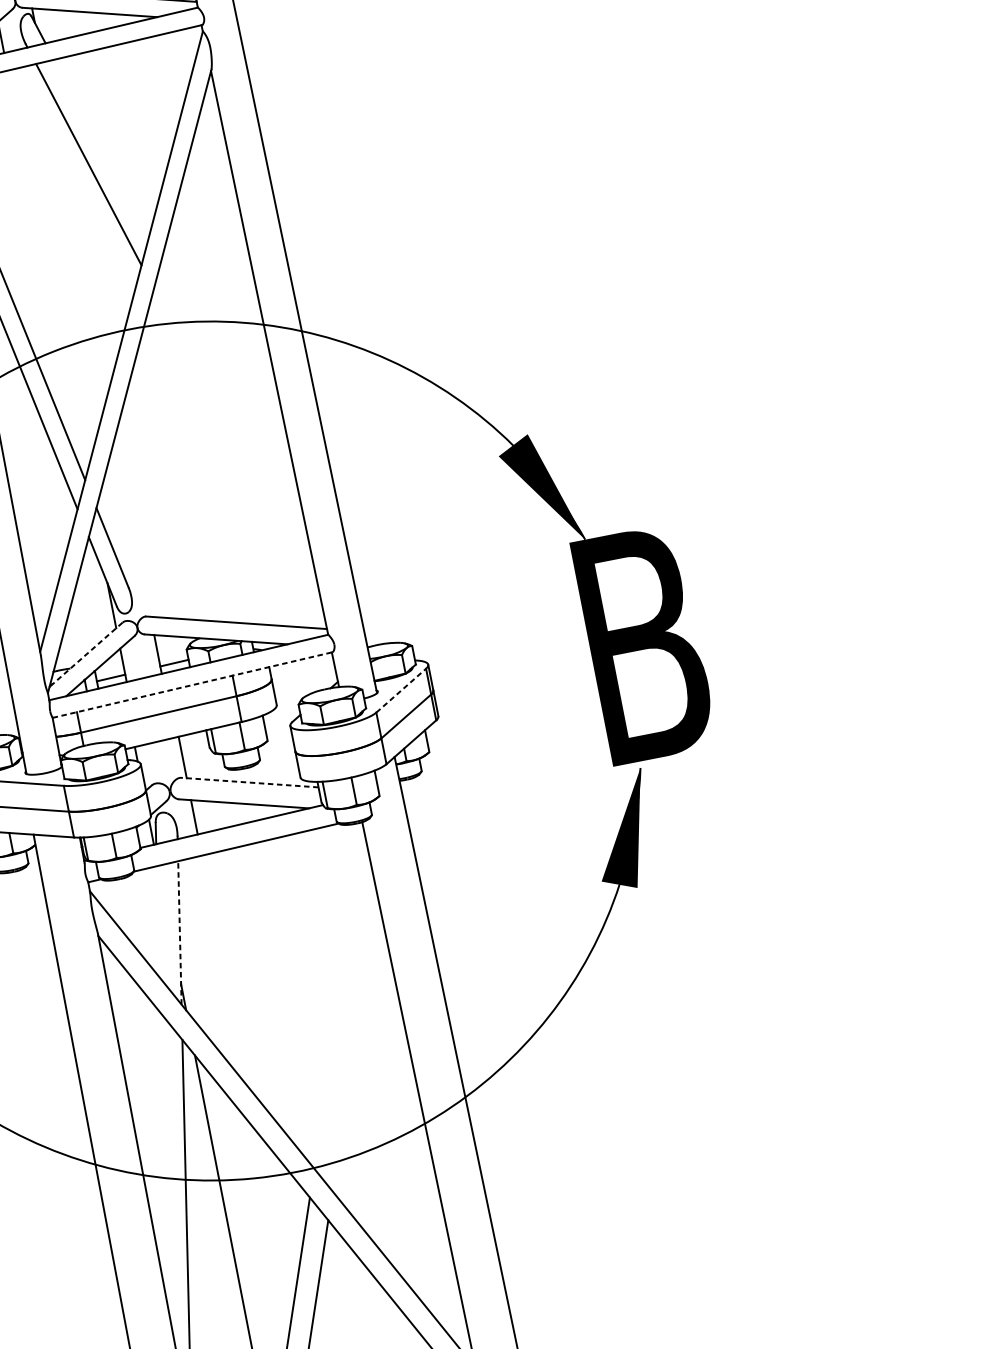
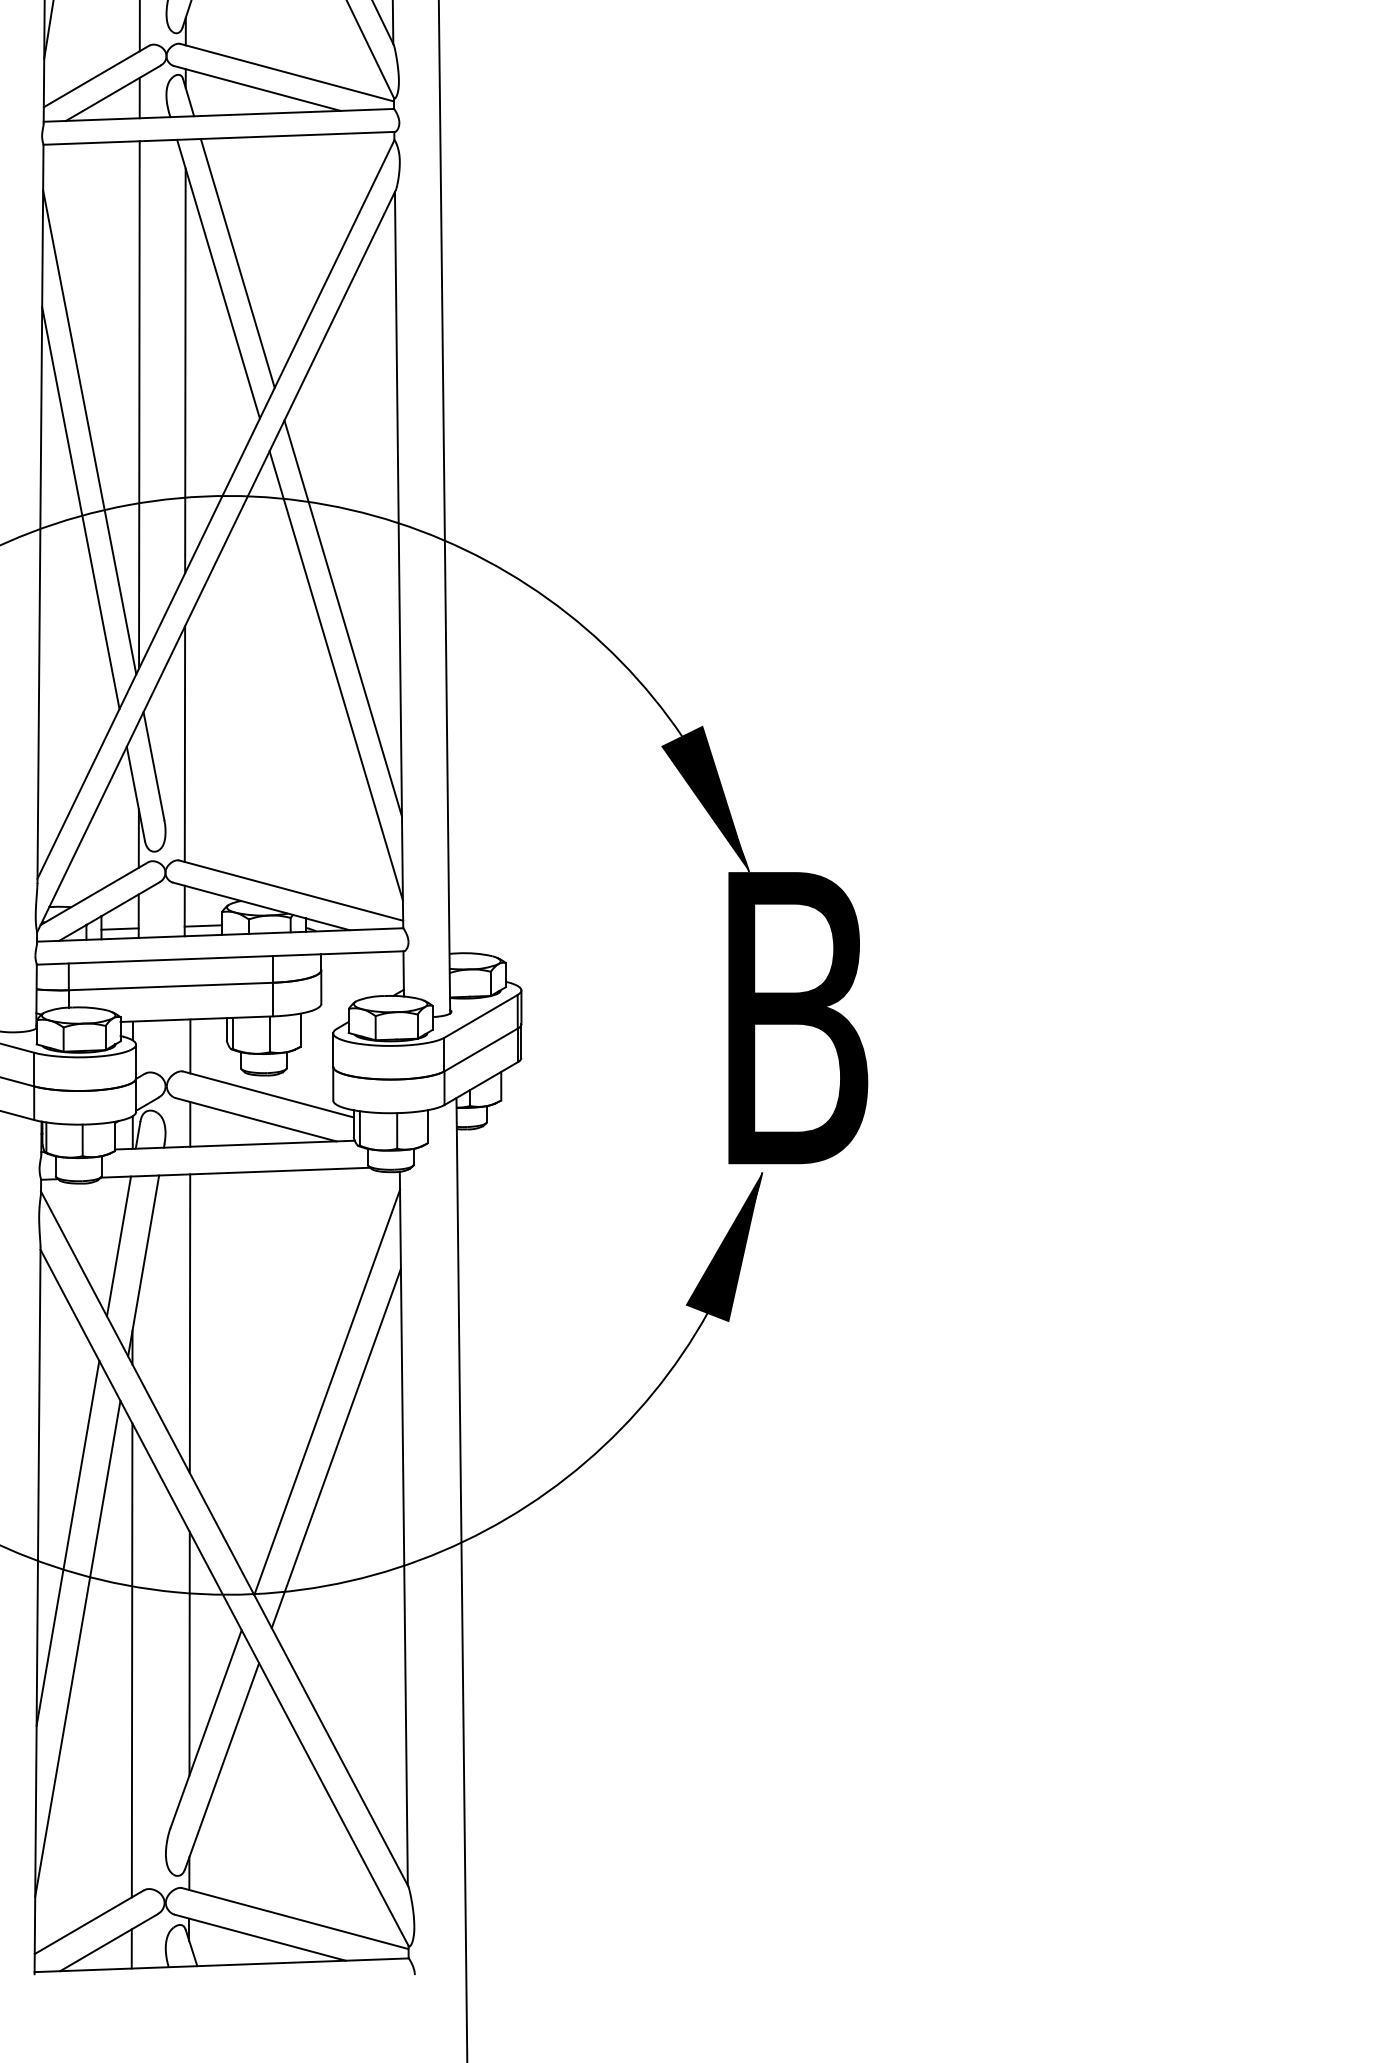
line: (101, 149) -> (237, 263), added
line: (77, 239) -> (185, 370), added
line: (47, 272) -> (139, 404), added
line: (235, 406) -> (342, 618), added
line: (238, 451) -> (335, 675), added
line: (132, 525) -> (184, 743), added
line: (85, 654) -> (93, 893), dashed -> solid
line: (192, 684) -> (220, 957), dashed -> solid
line: (401, 690) -> (481, 1016), dashed -> solid
line: (249, 782) -> (267, 1094), dashed -> solid
line: (157, 921) -> (118, 1246), added
line: (179, 932) -> (143, 1265), dashed -> solid
line: (223, 970) -> (189, 1323), added
line: (340, 1002) -> (327, 1392), added
line: (354, 1044) -> (335, 1448), added
line: (163, 1156) -> (67, 1542), added
line: (273, 1223) -> (189, 1653), added

